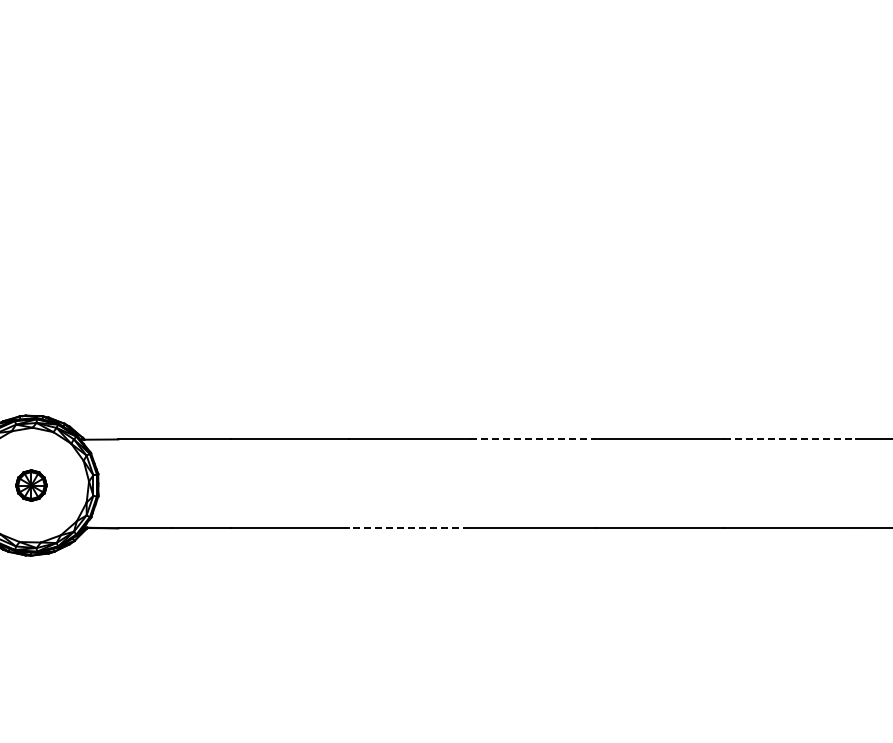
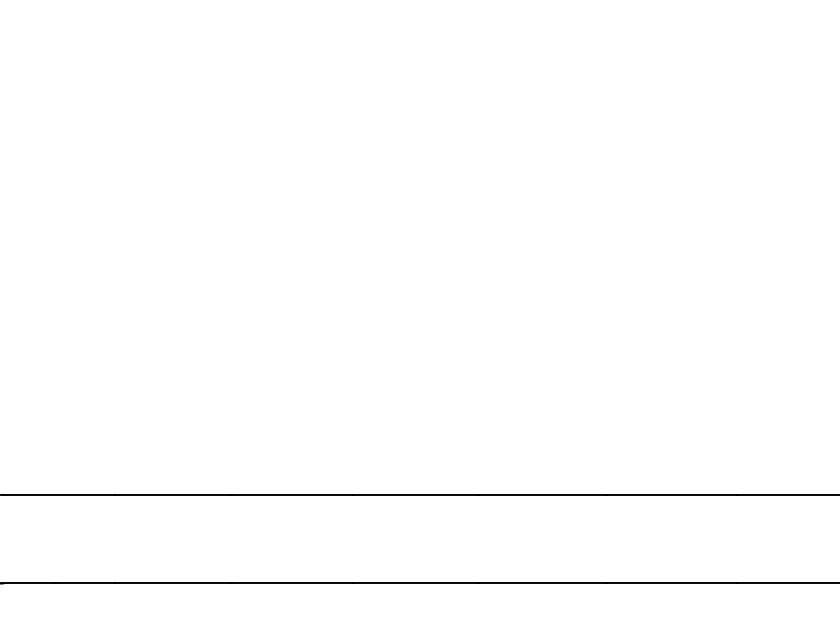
line: (532, 439) -> (414, 494), dashed -> solid
line: (790, 439) -> (671, 494), dashed -> solid
line: (409, 528) -> (292, 583), dashed -> solid

